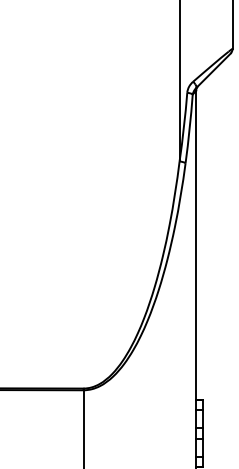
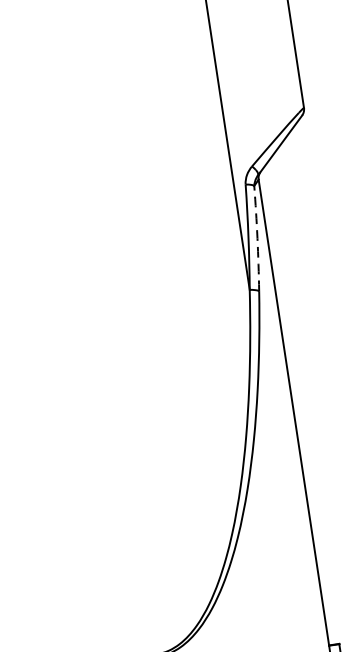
arc: (189, 128) -> (257, 237), solid -> dashed

